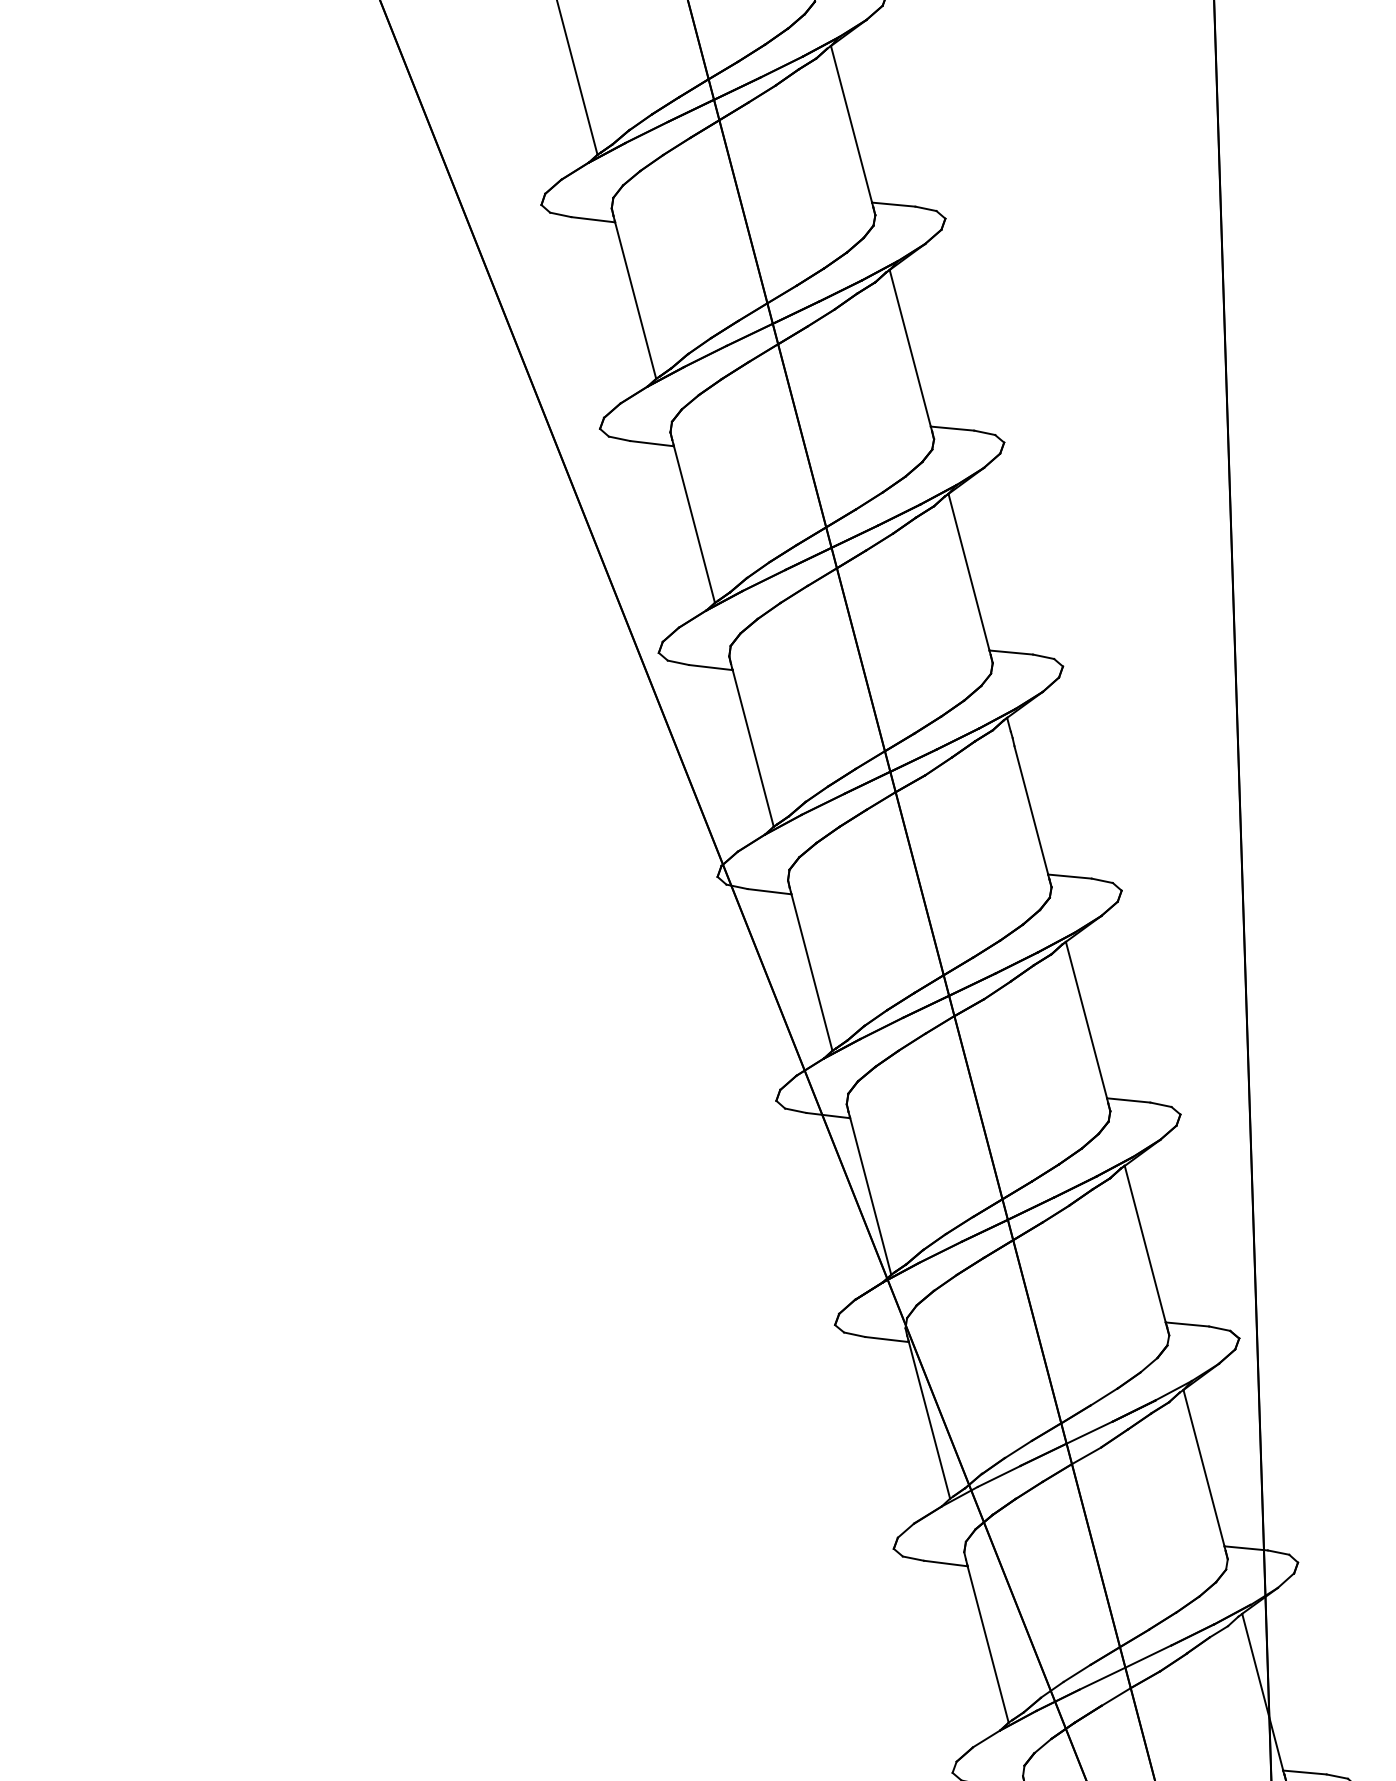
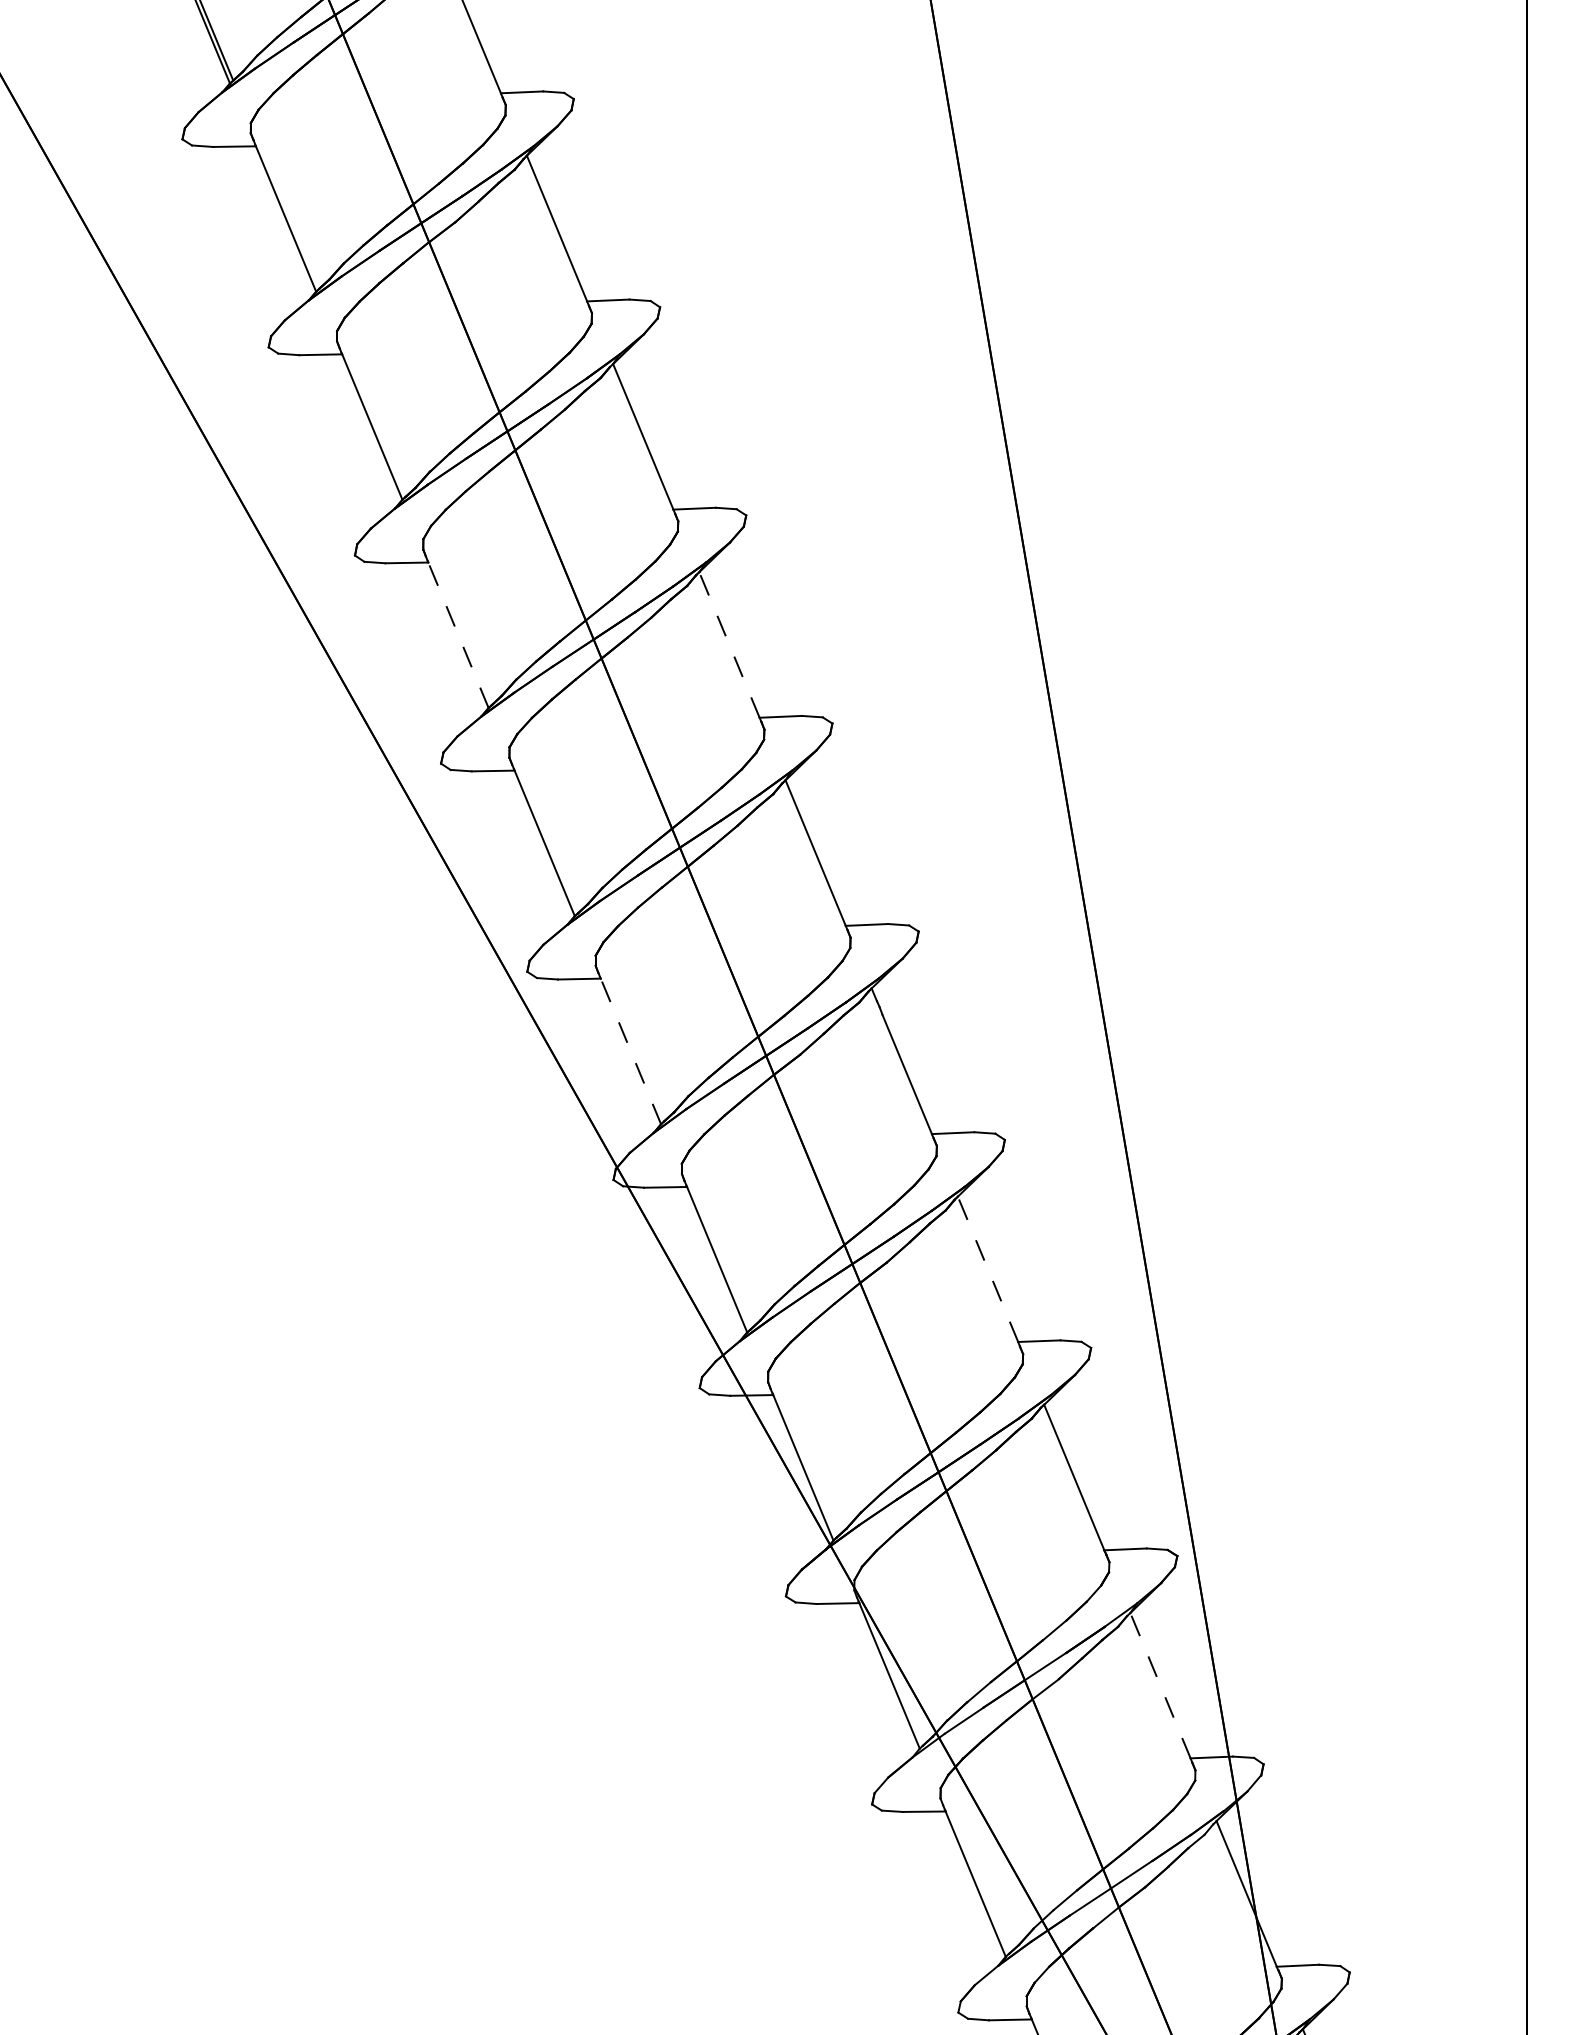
line: (635, 300) -> (458, 635), solid -> dashed
line: (910, 347) -> (729, 644), solid -> dashed
line: (752, 748) -> (630, 1051), solid -> dashed
line: (1086, 1020) -> (988, 1269), solid -> dashed
line: (1204, 1467) -> (1160, 1685), solid -> dashed

